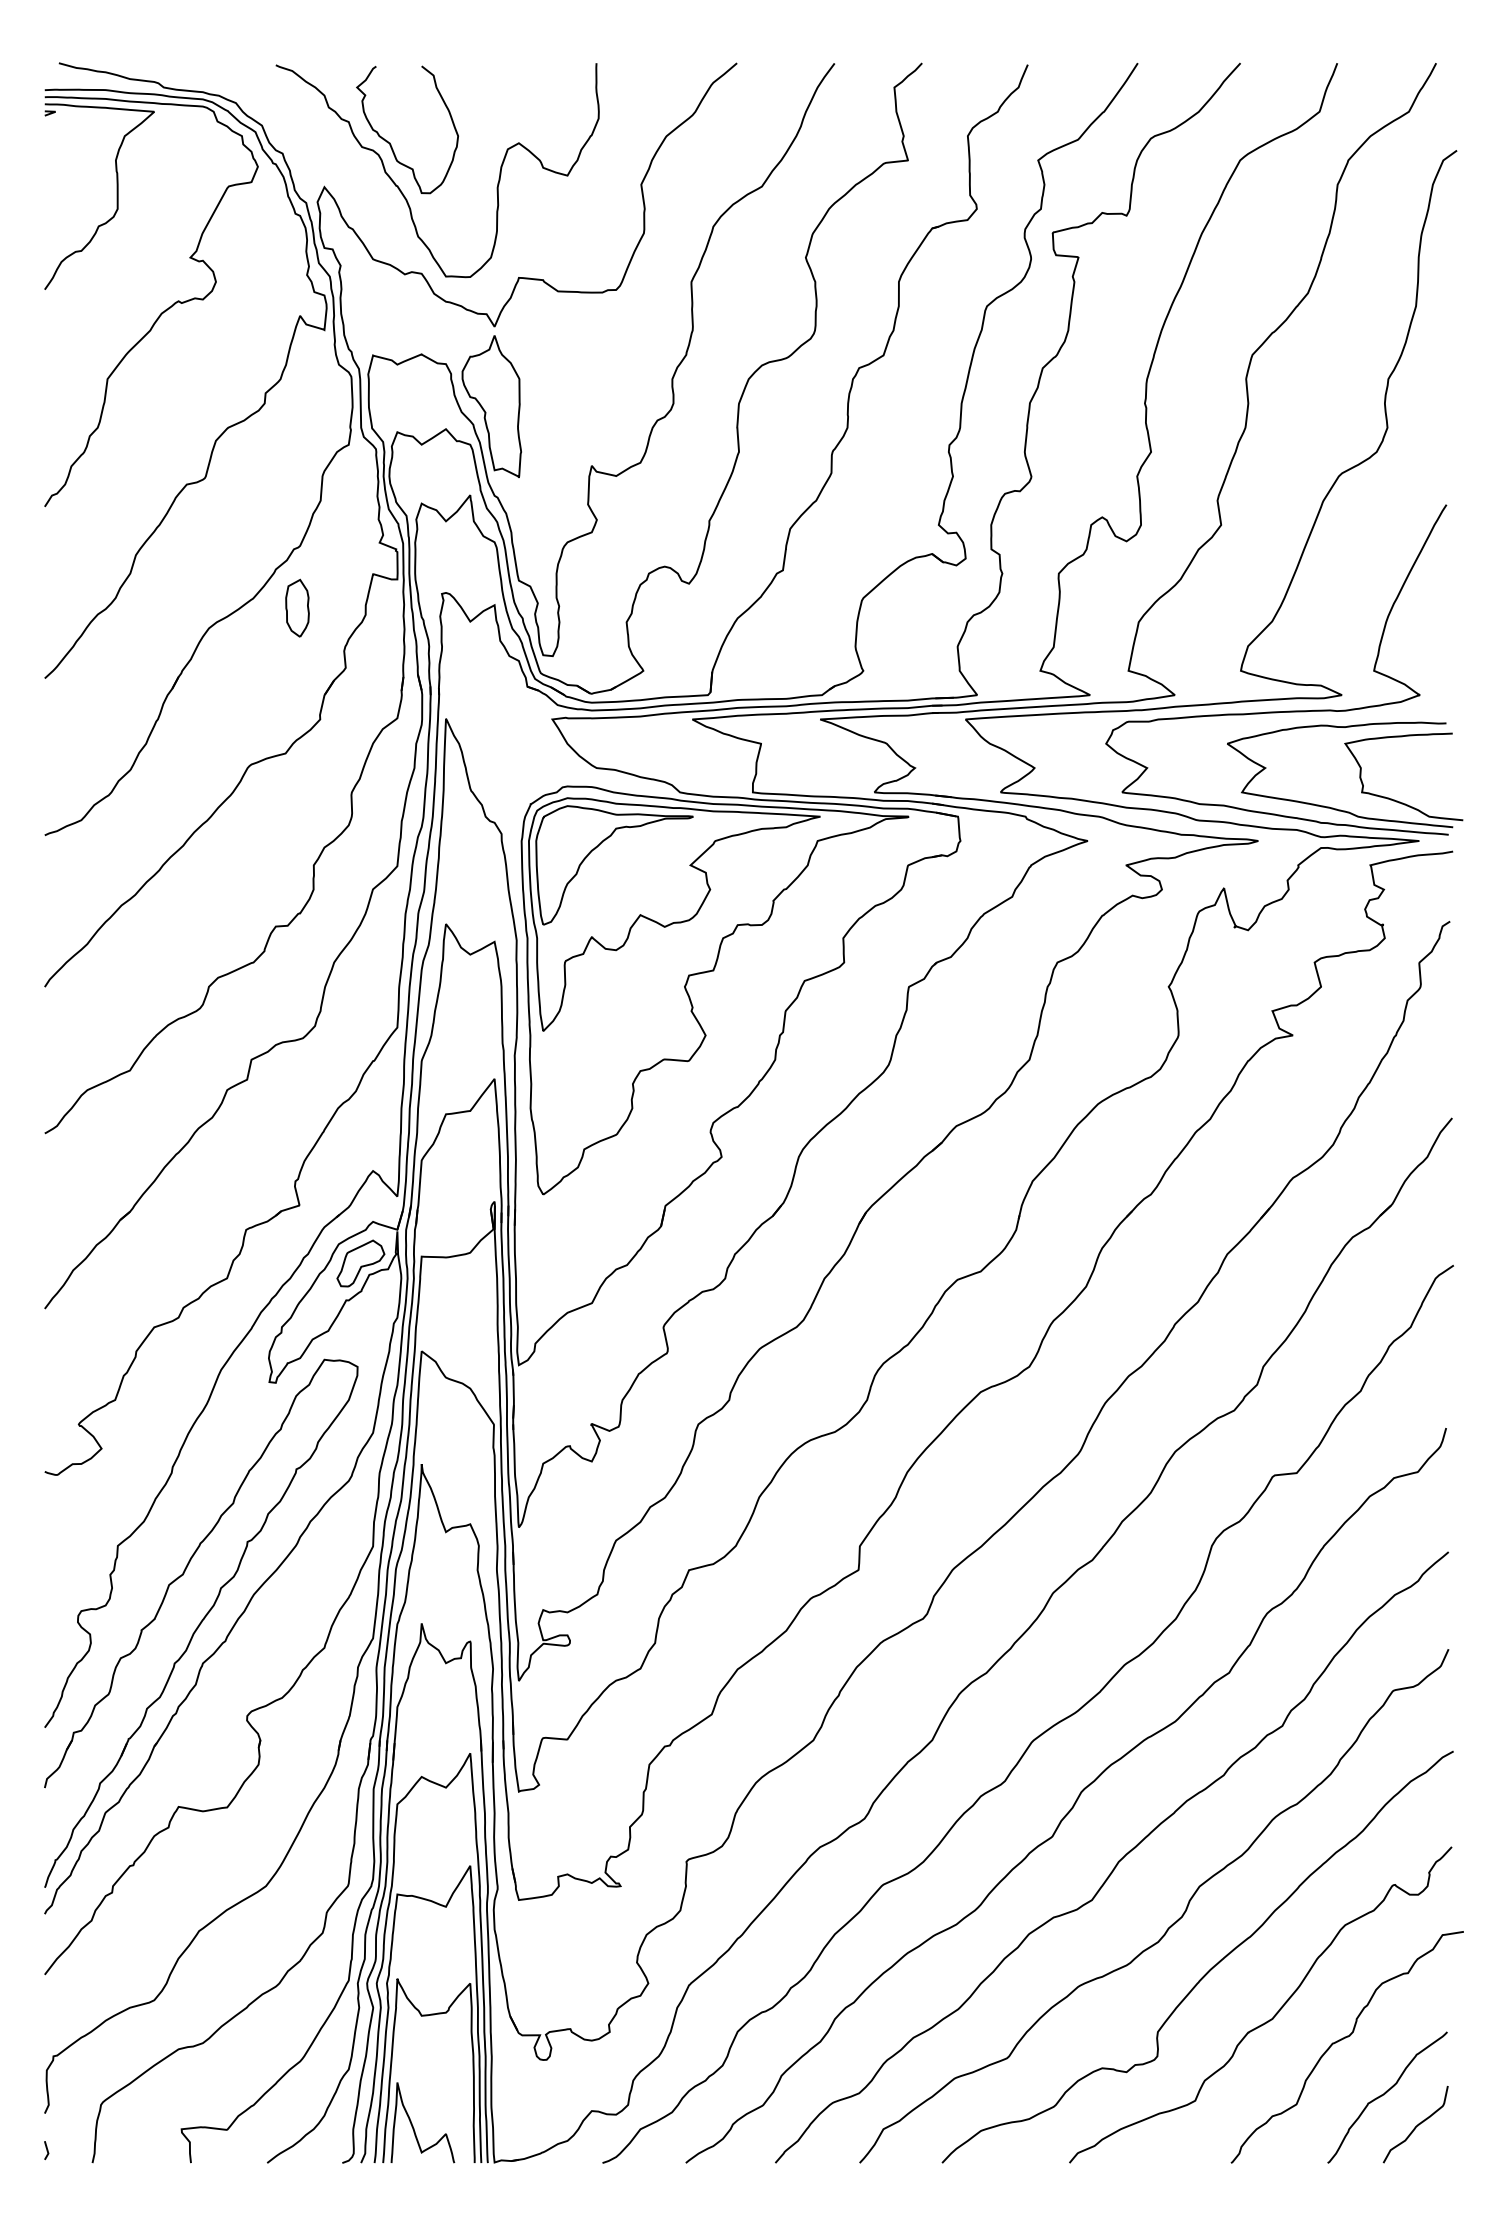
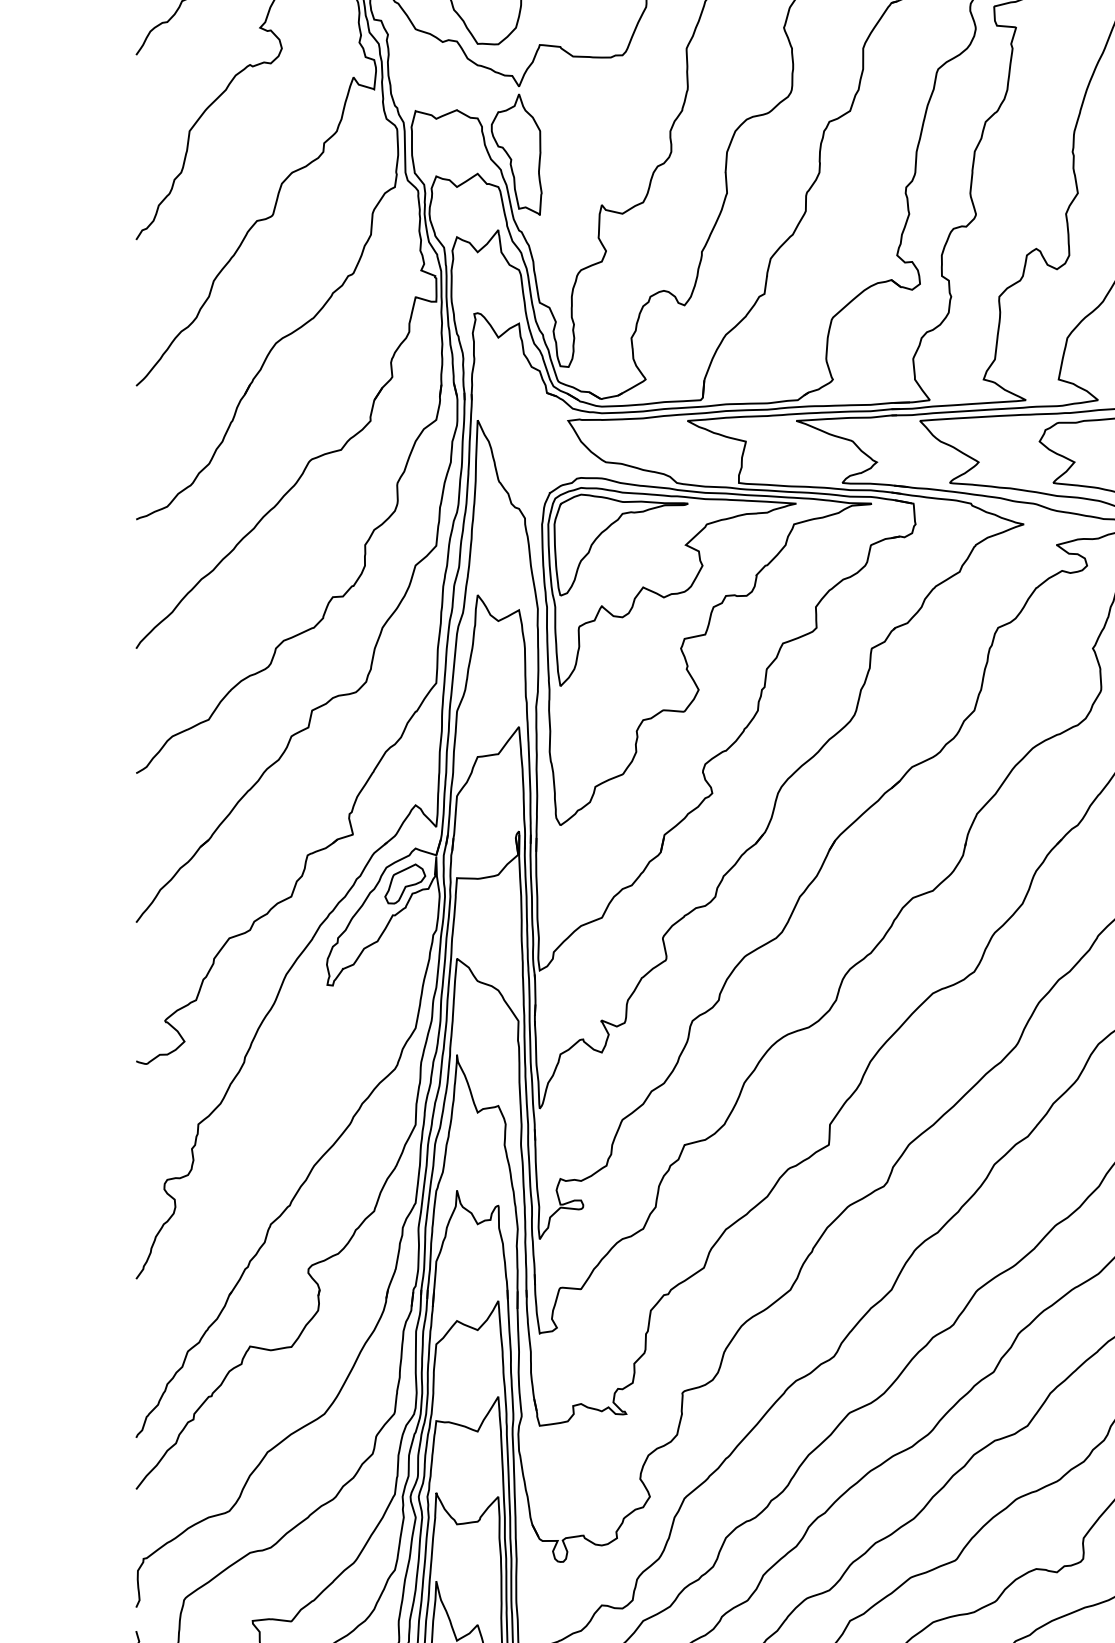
part: (297, 607) -> (351, 325), removed
part: (201, 1622) -> (269, 1189), removed

